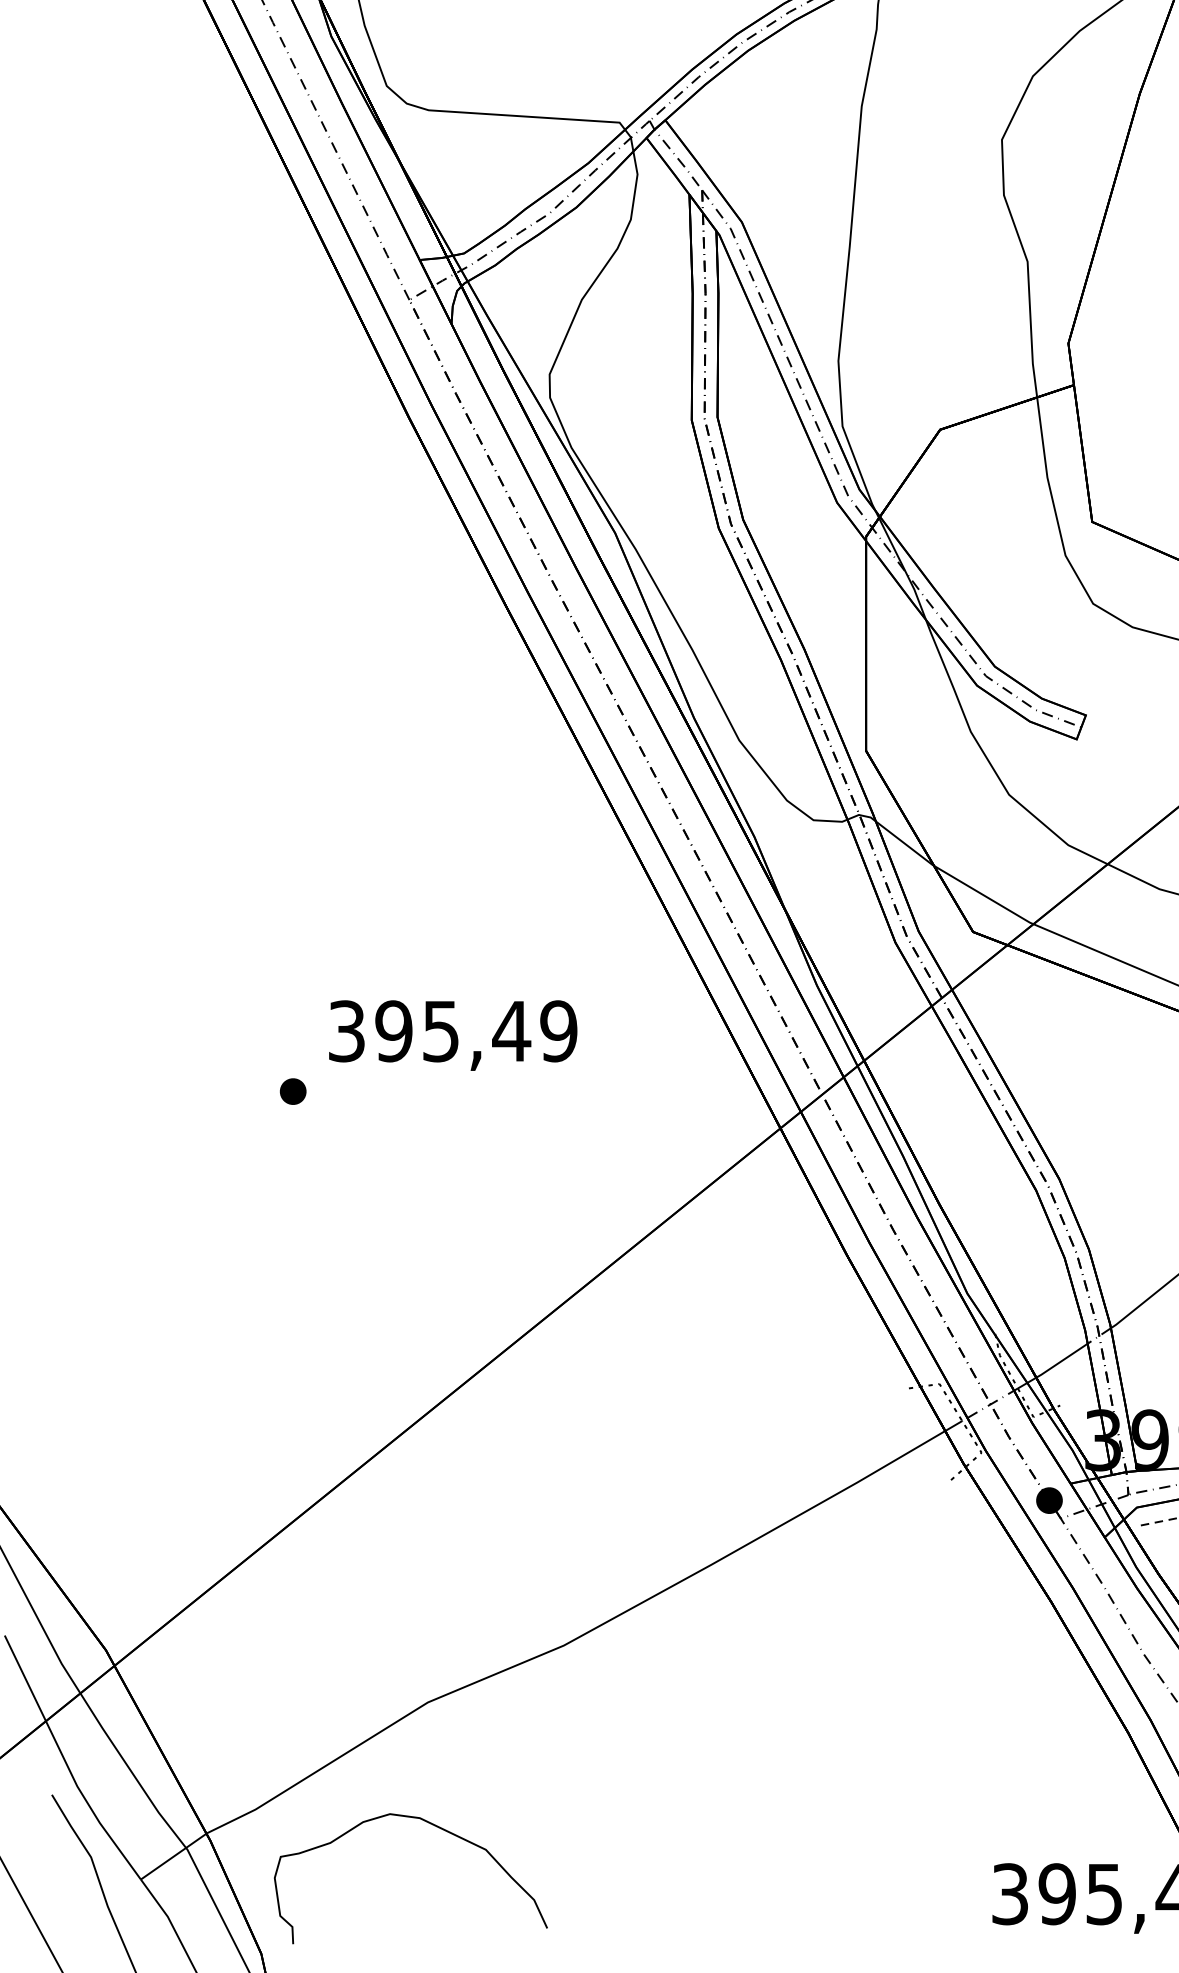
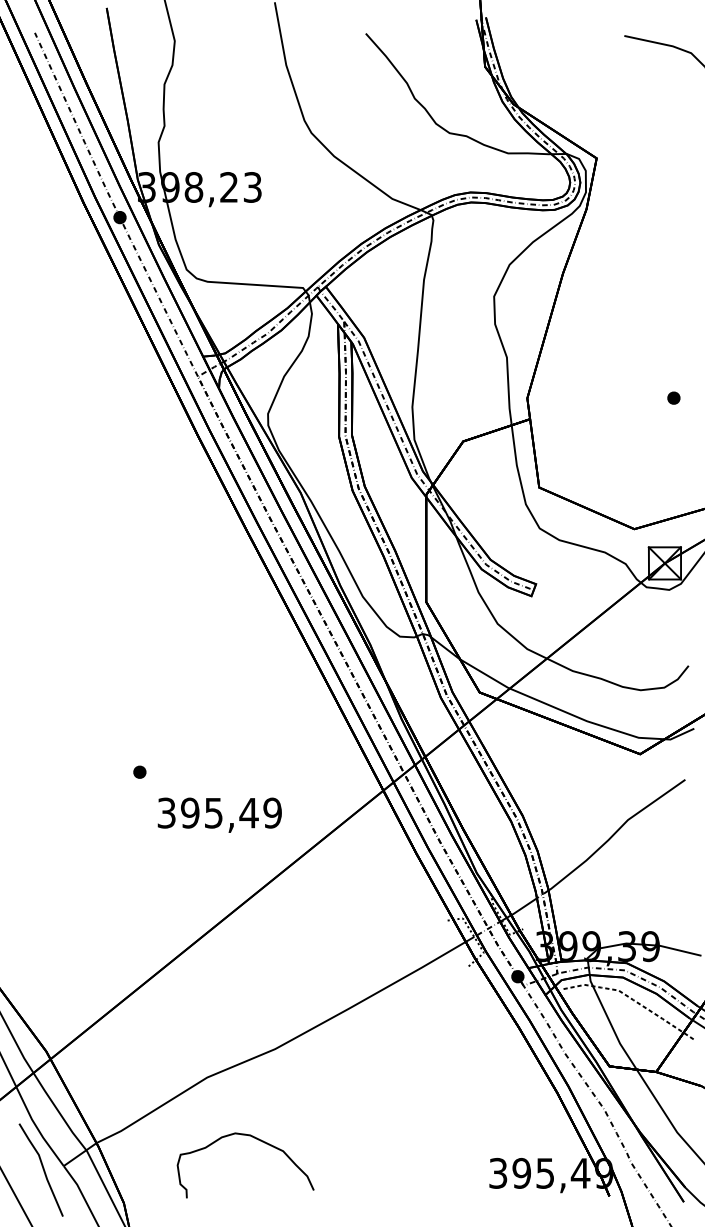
text: (452, 1034) -> (219, 814), moved
curve: (436, 1828) -> (258, 1140), moved

